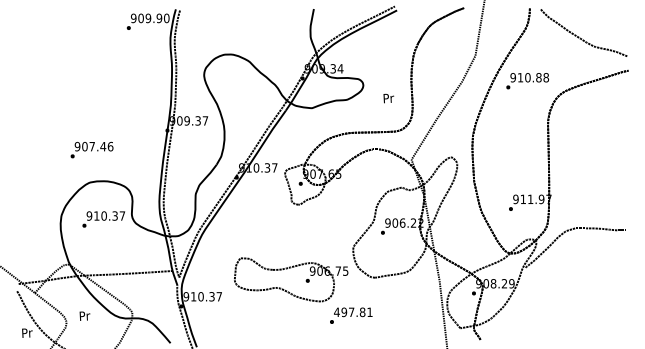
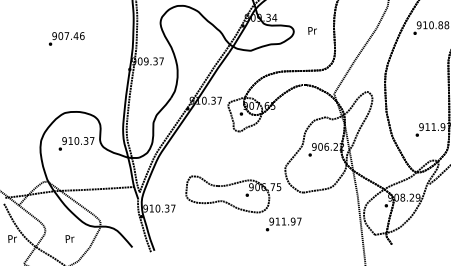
text: (388, 98) -> (312, 30), moved
text: (91, 149) -> (66, 38), moved
text: (353, 312) -> (285, 221), 497.81 -> 911.97
text: (84, 315) -> (69, 238), moved

